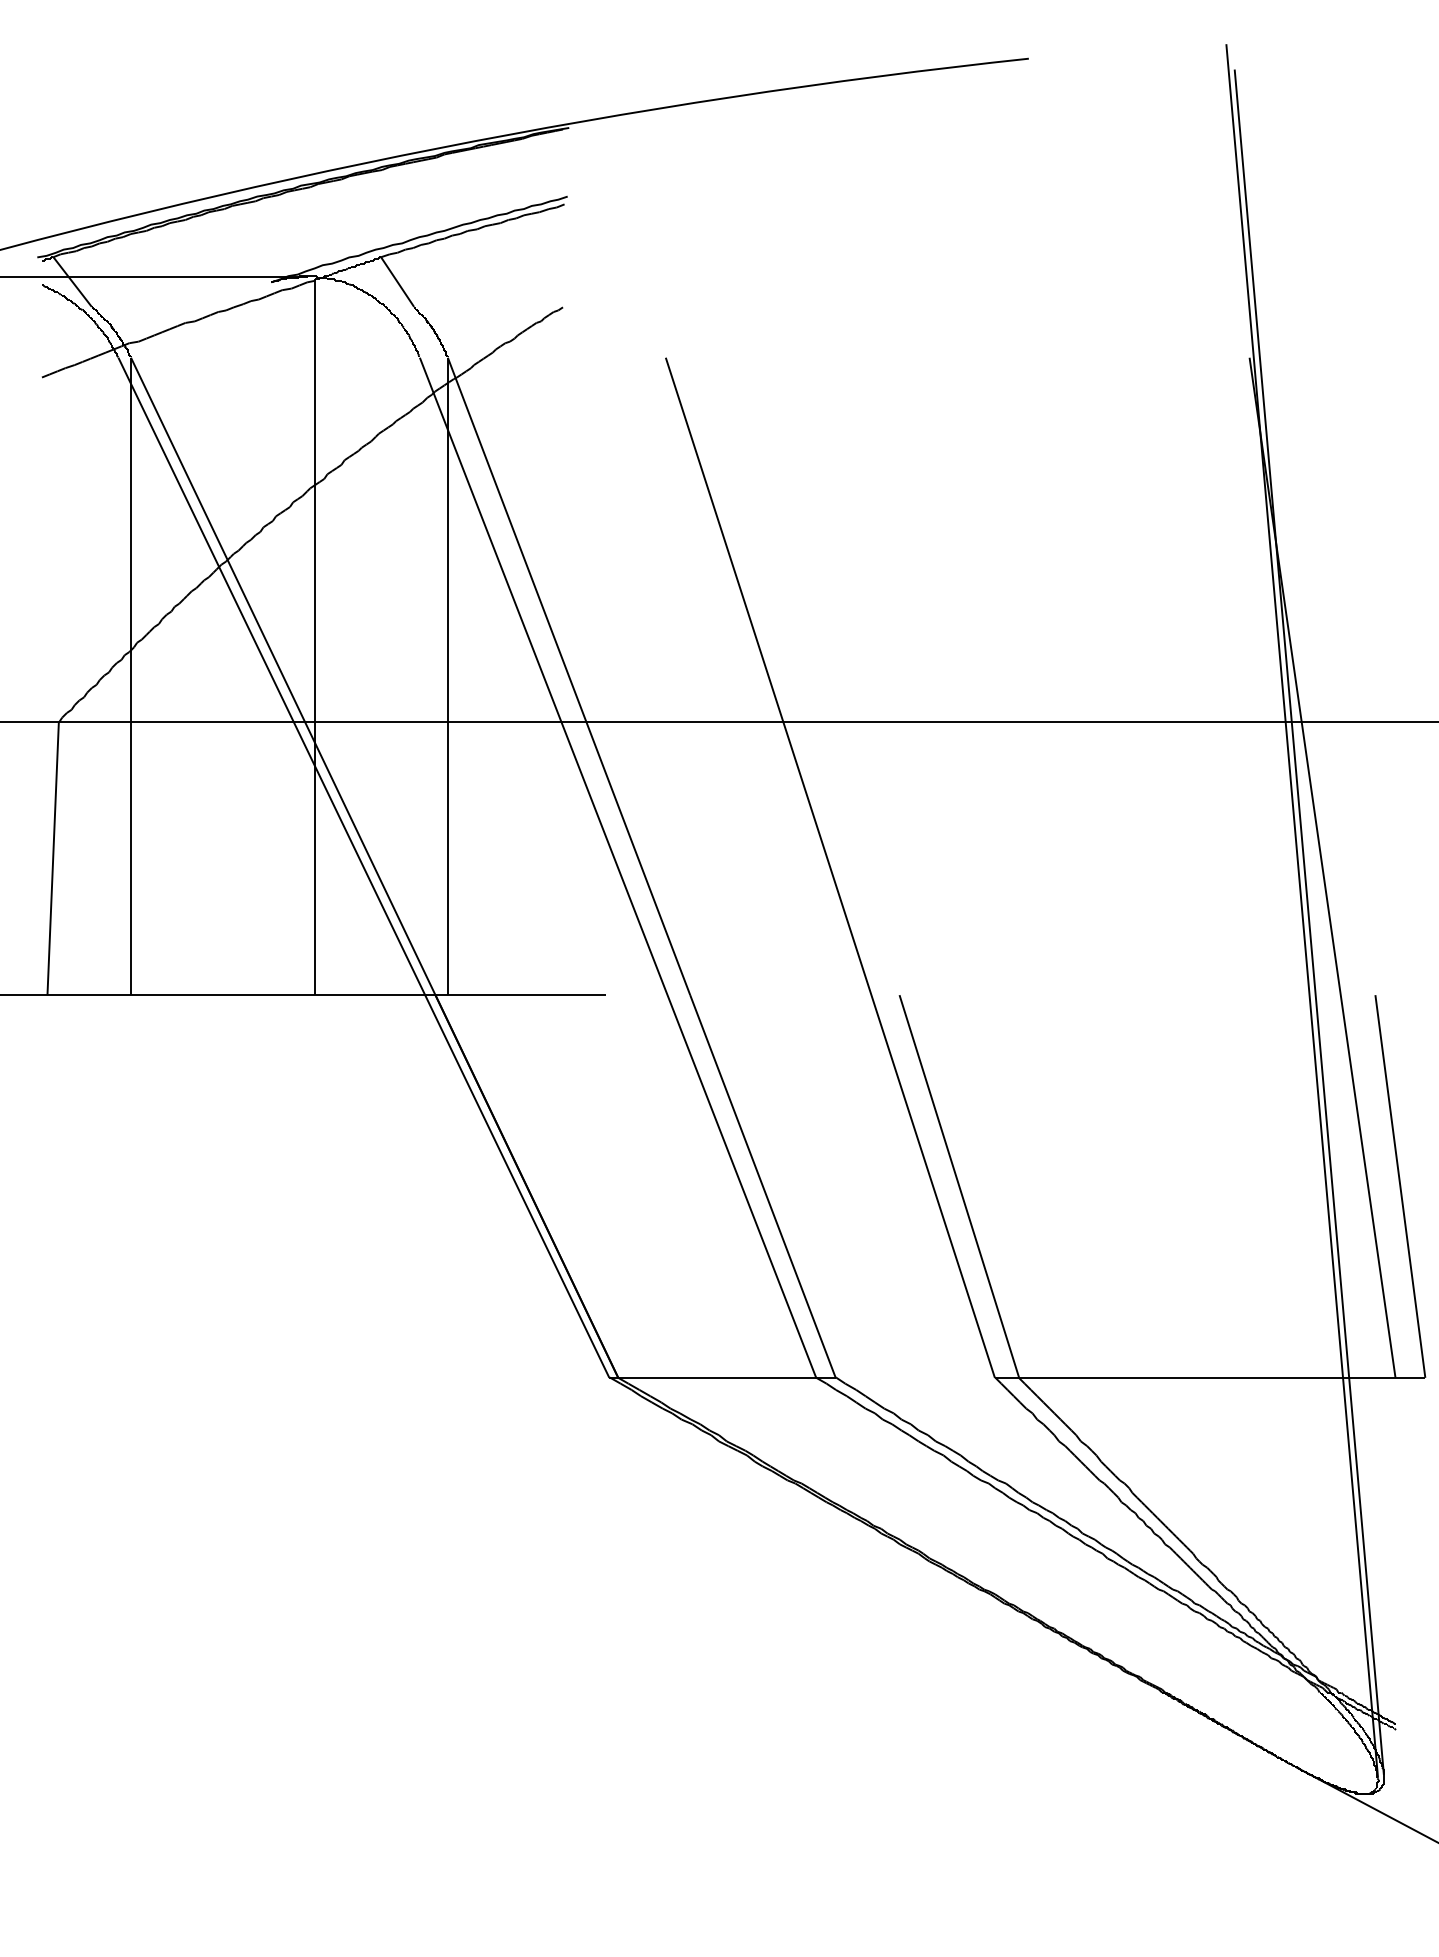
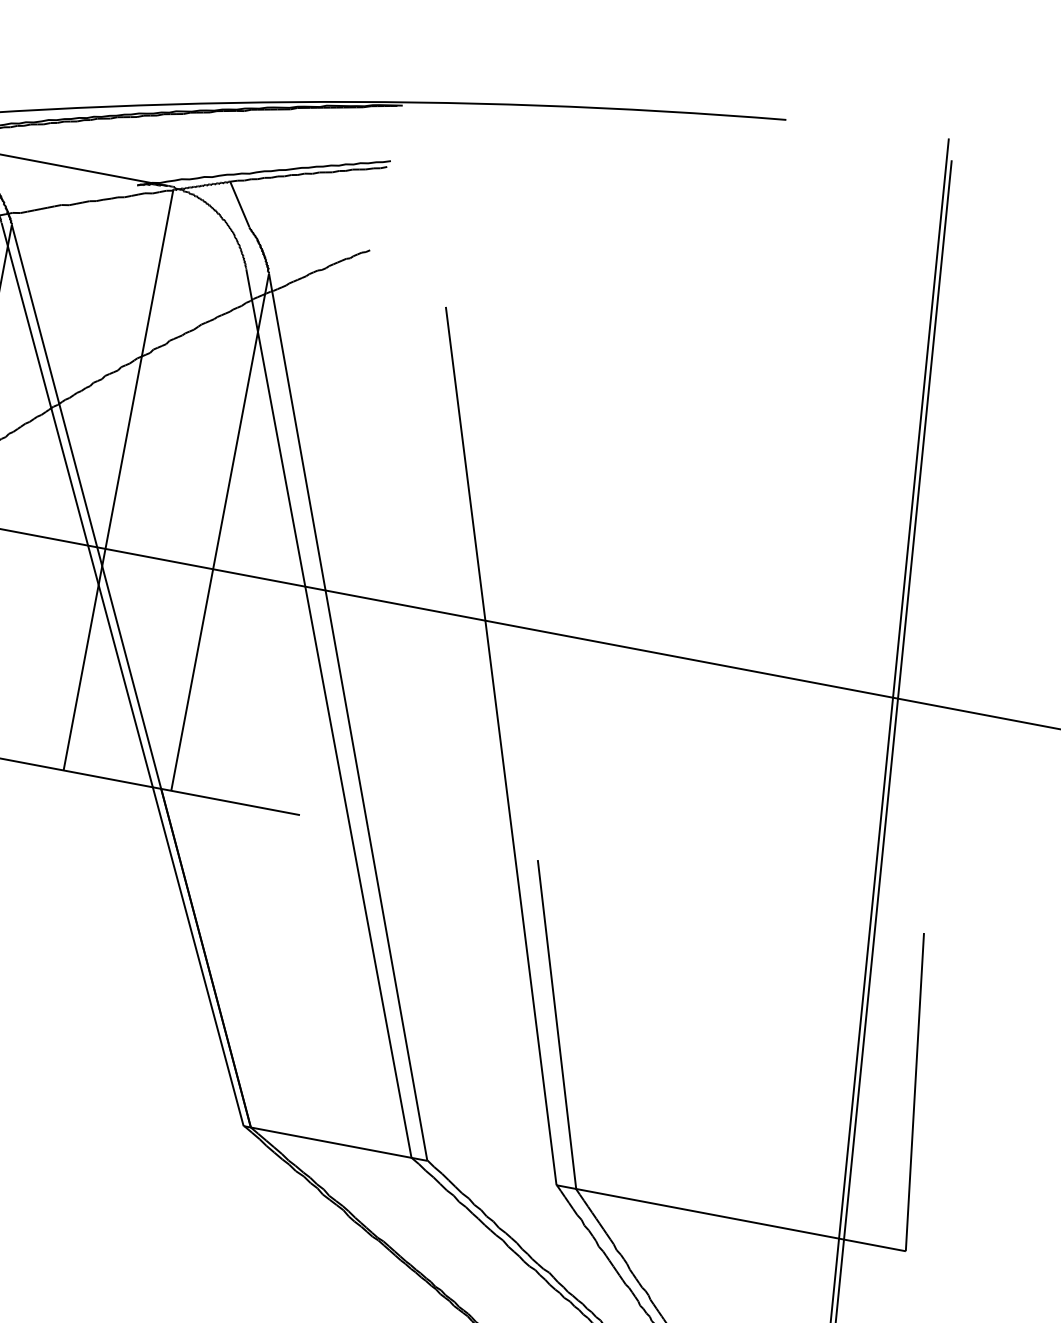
line: (1322, 867) -> (900, 821), removed

